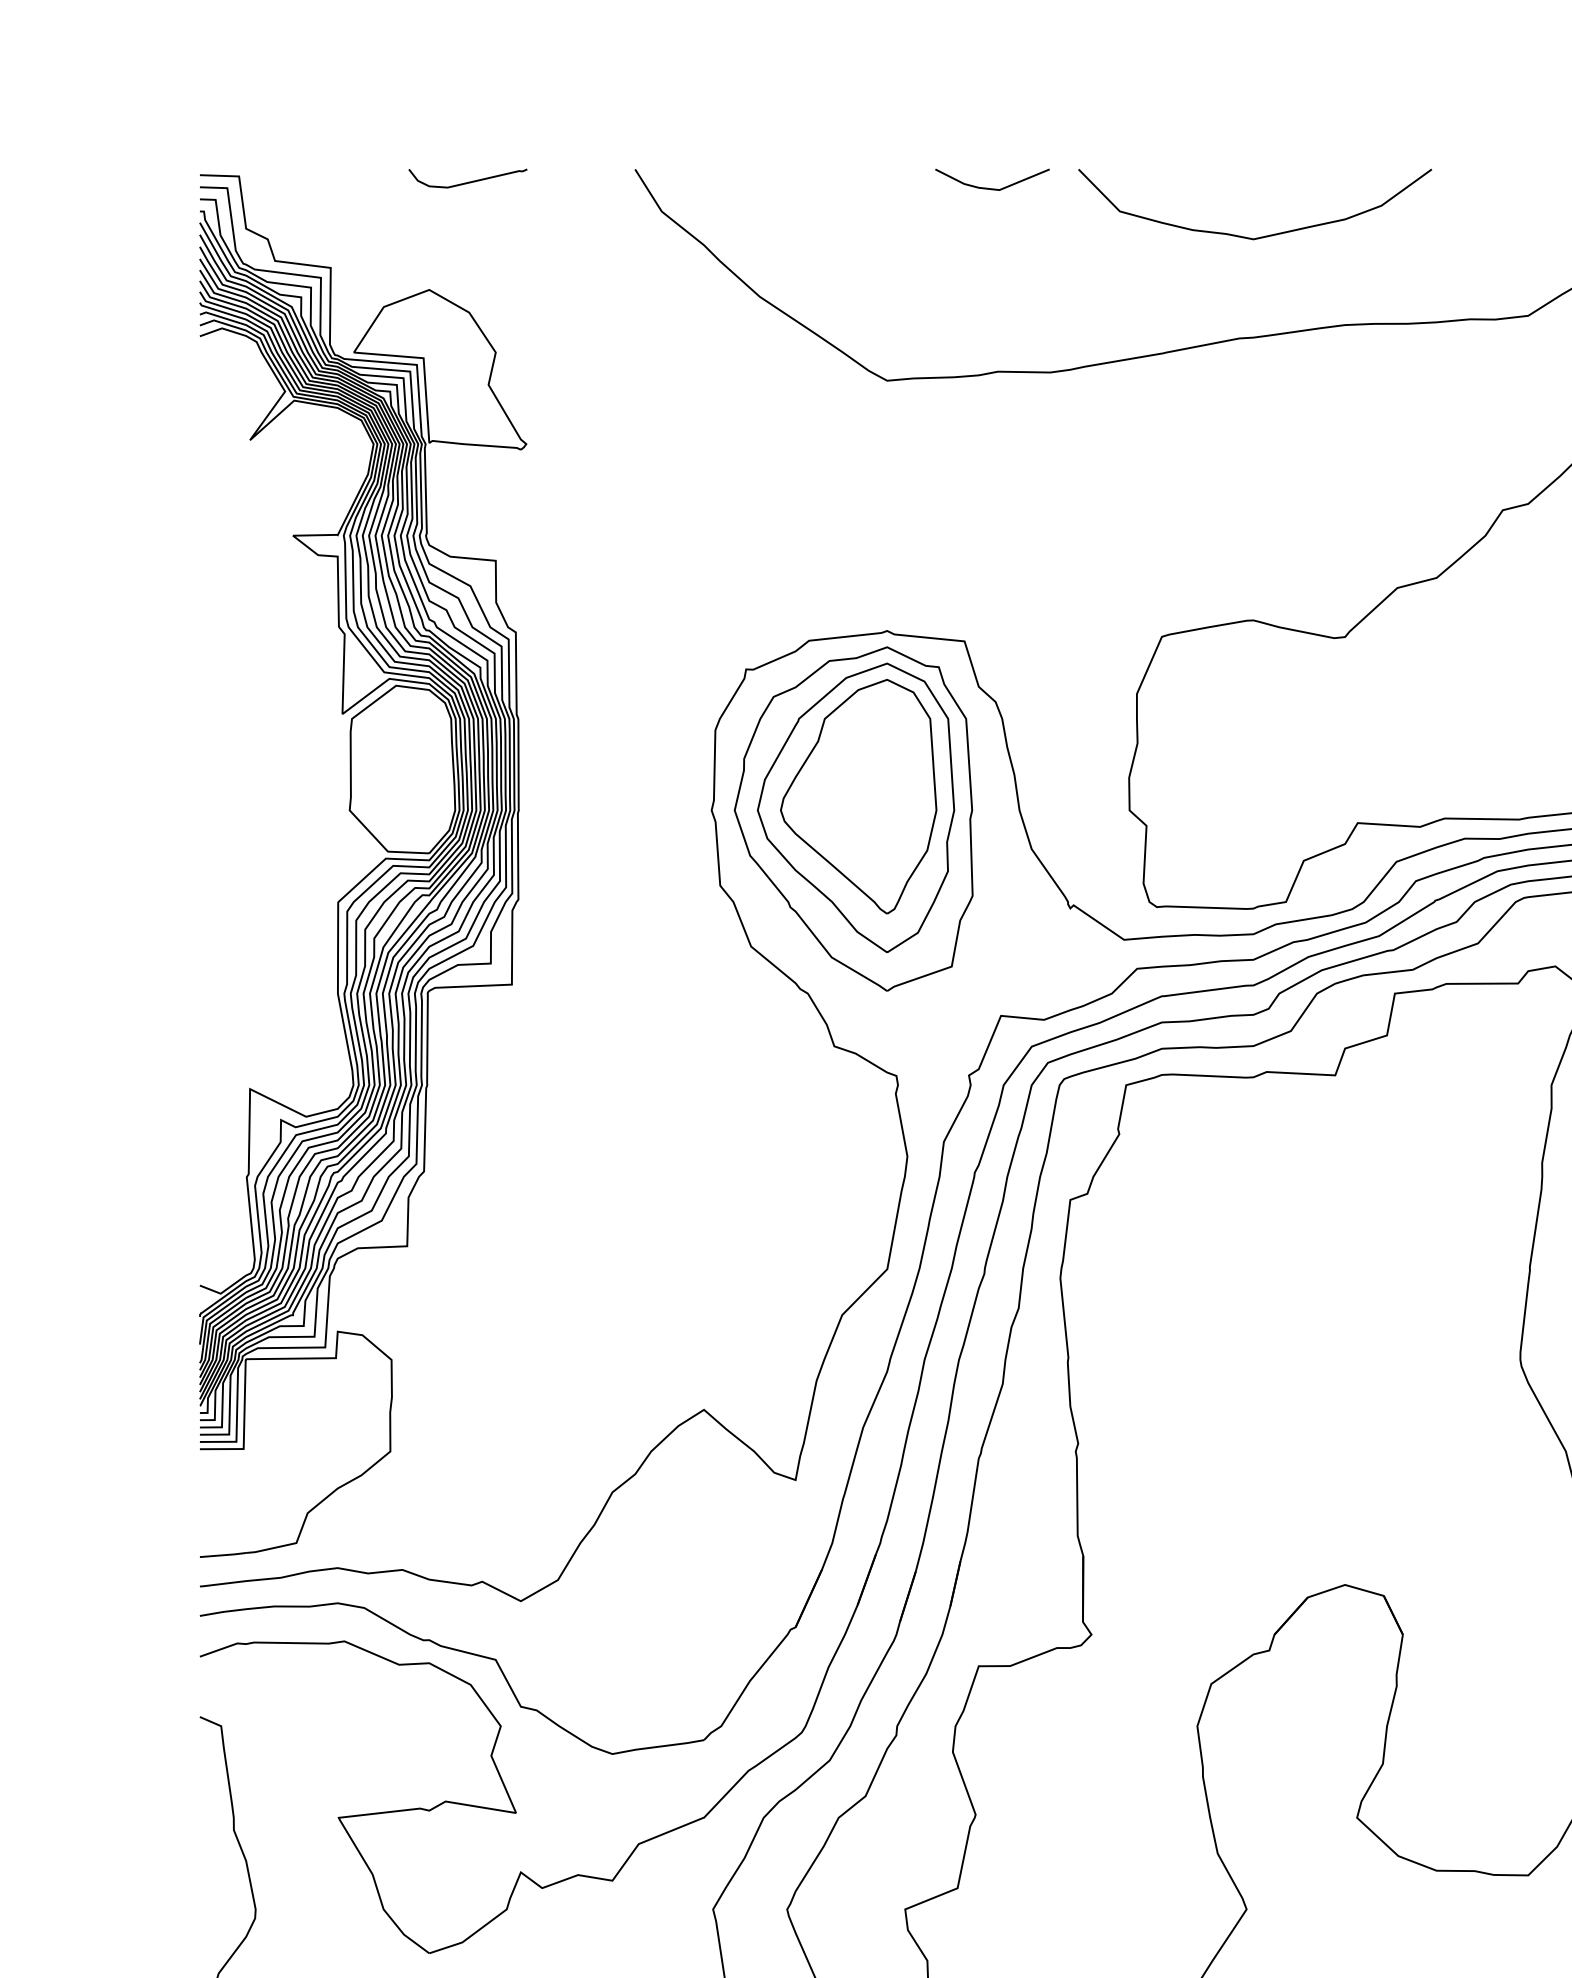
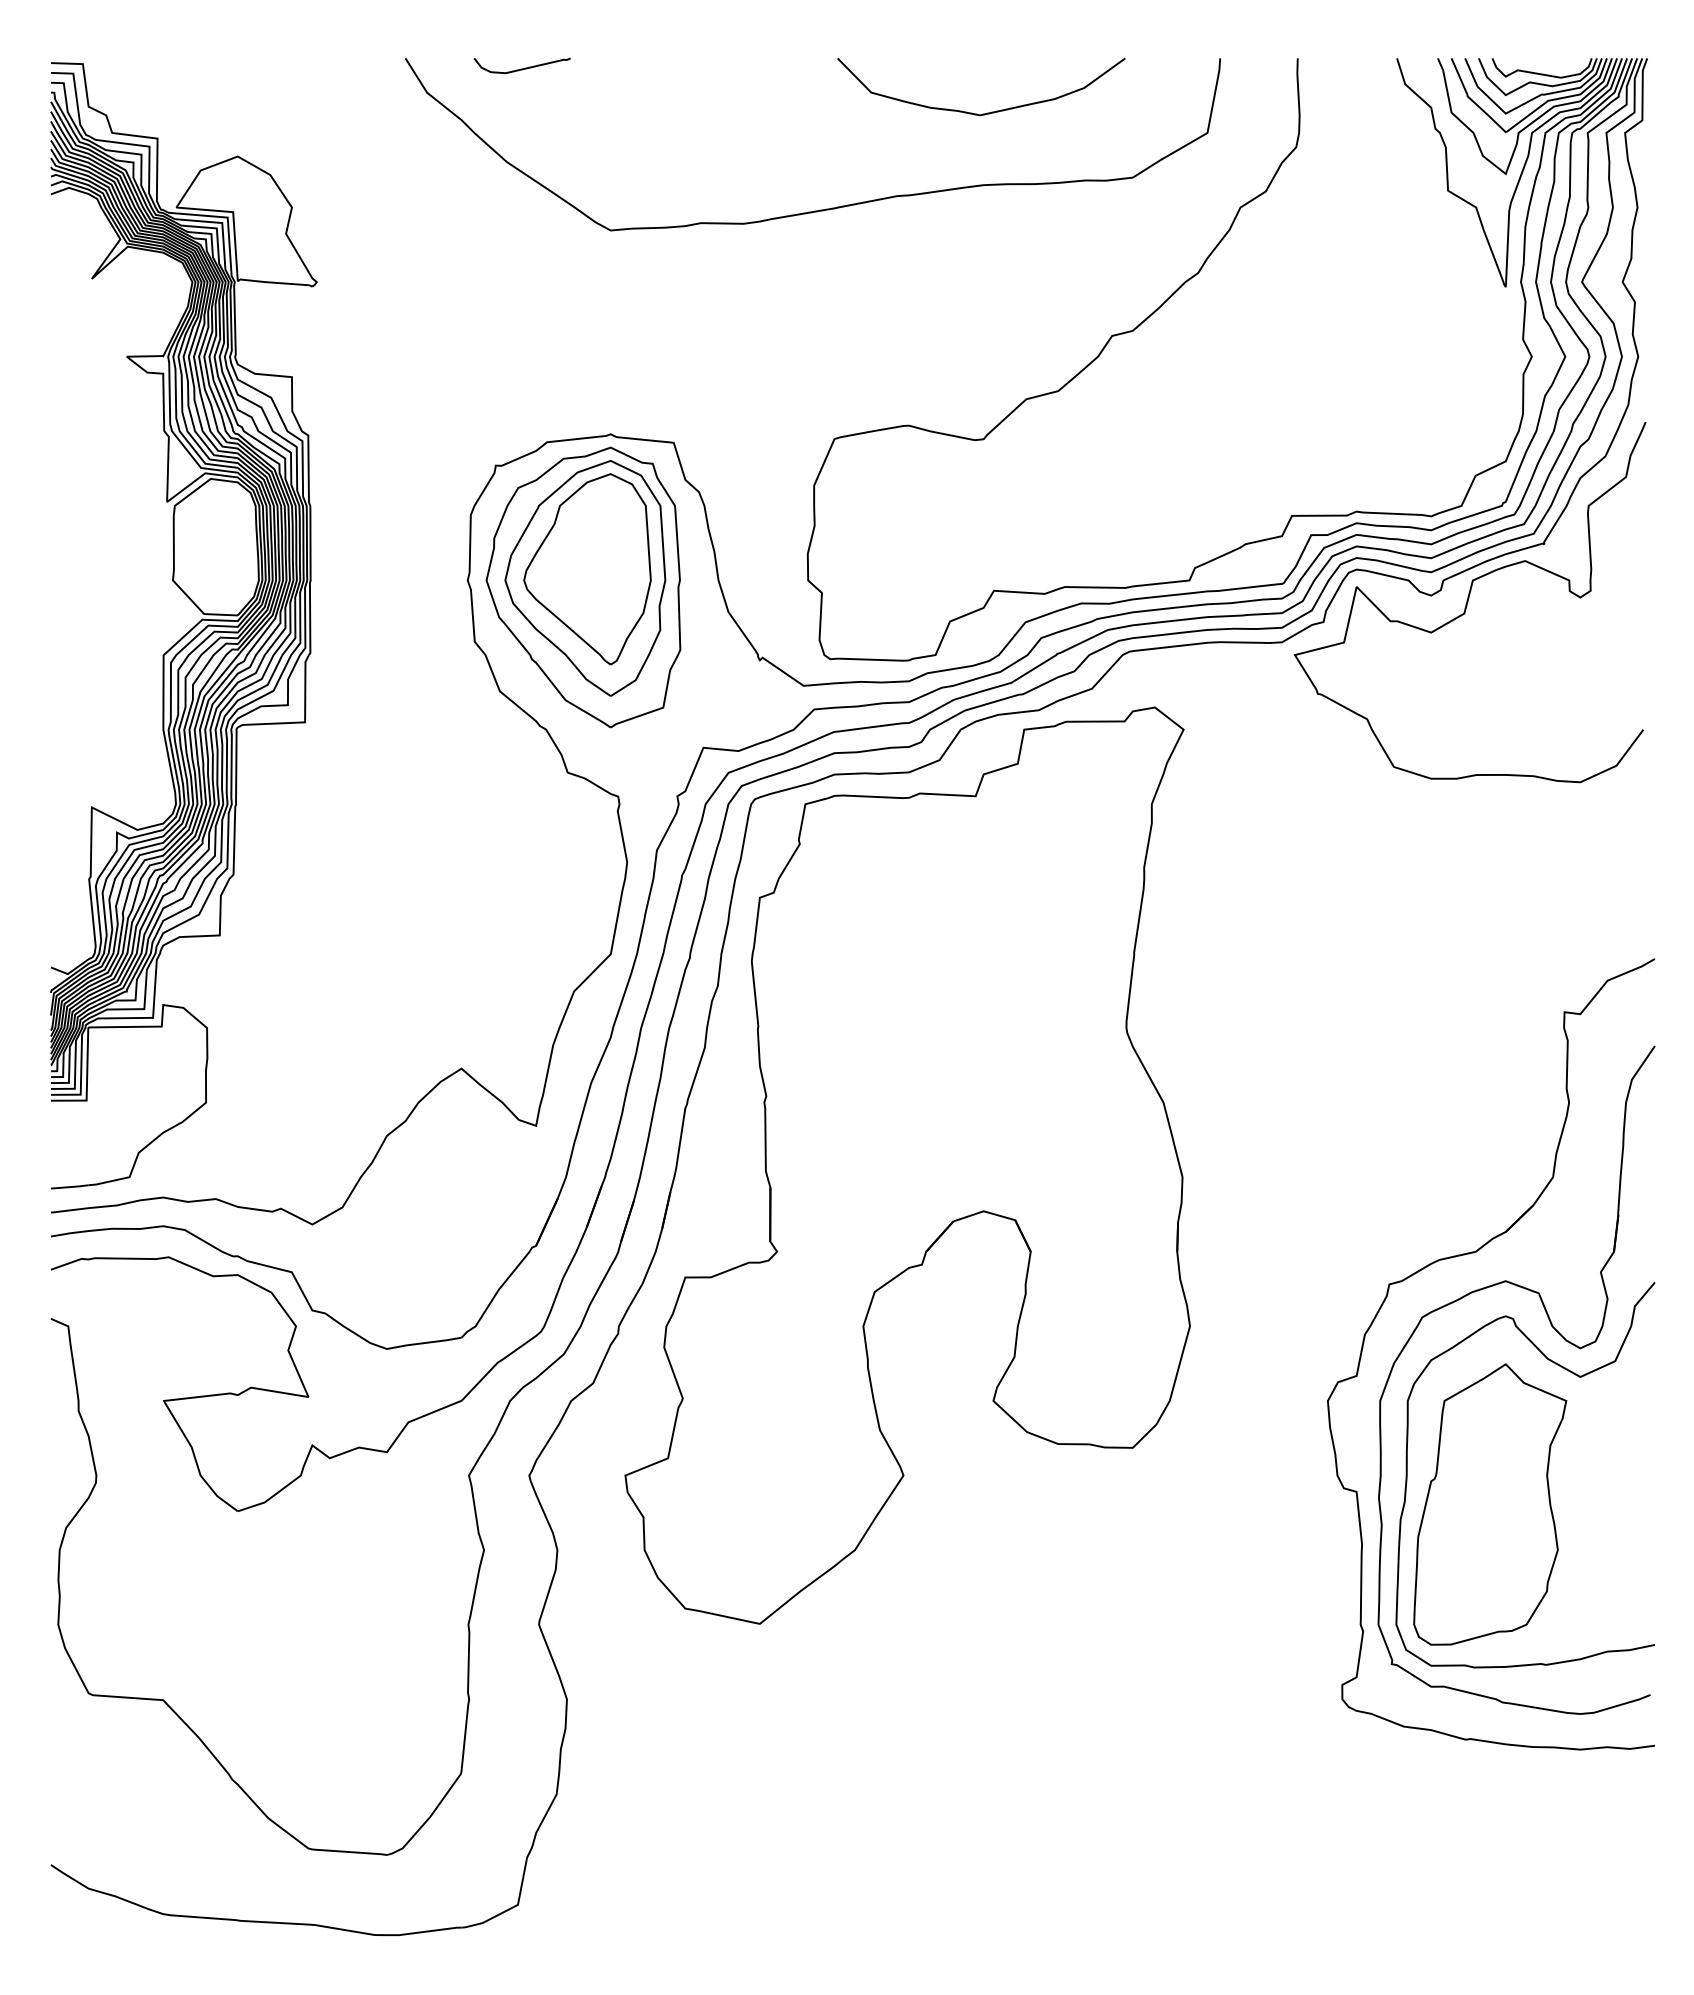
curve: (466, 181) -> (521, 68), moved
line: (992, 187) -> (696, 73), removed
curve: (1262, 235) -> (987, 112), moved

